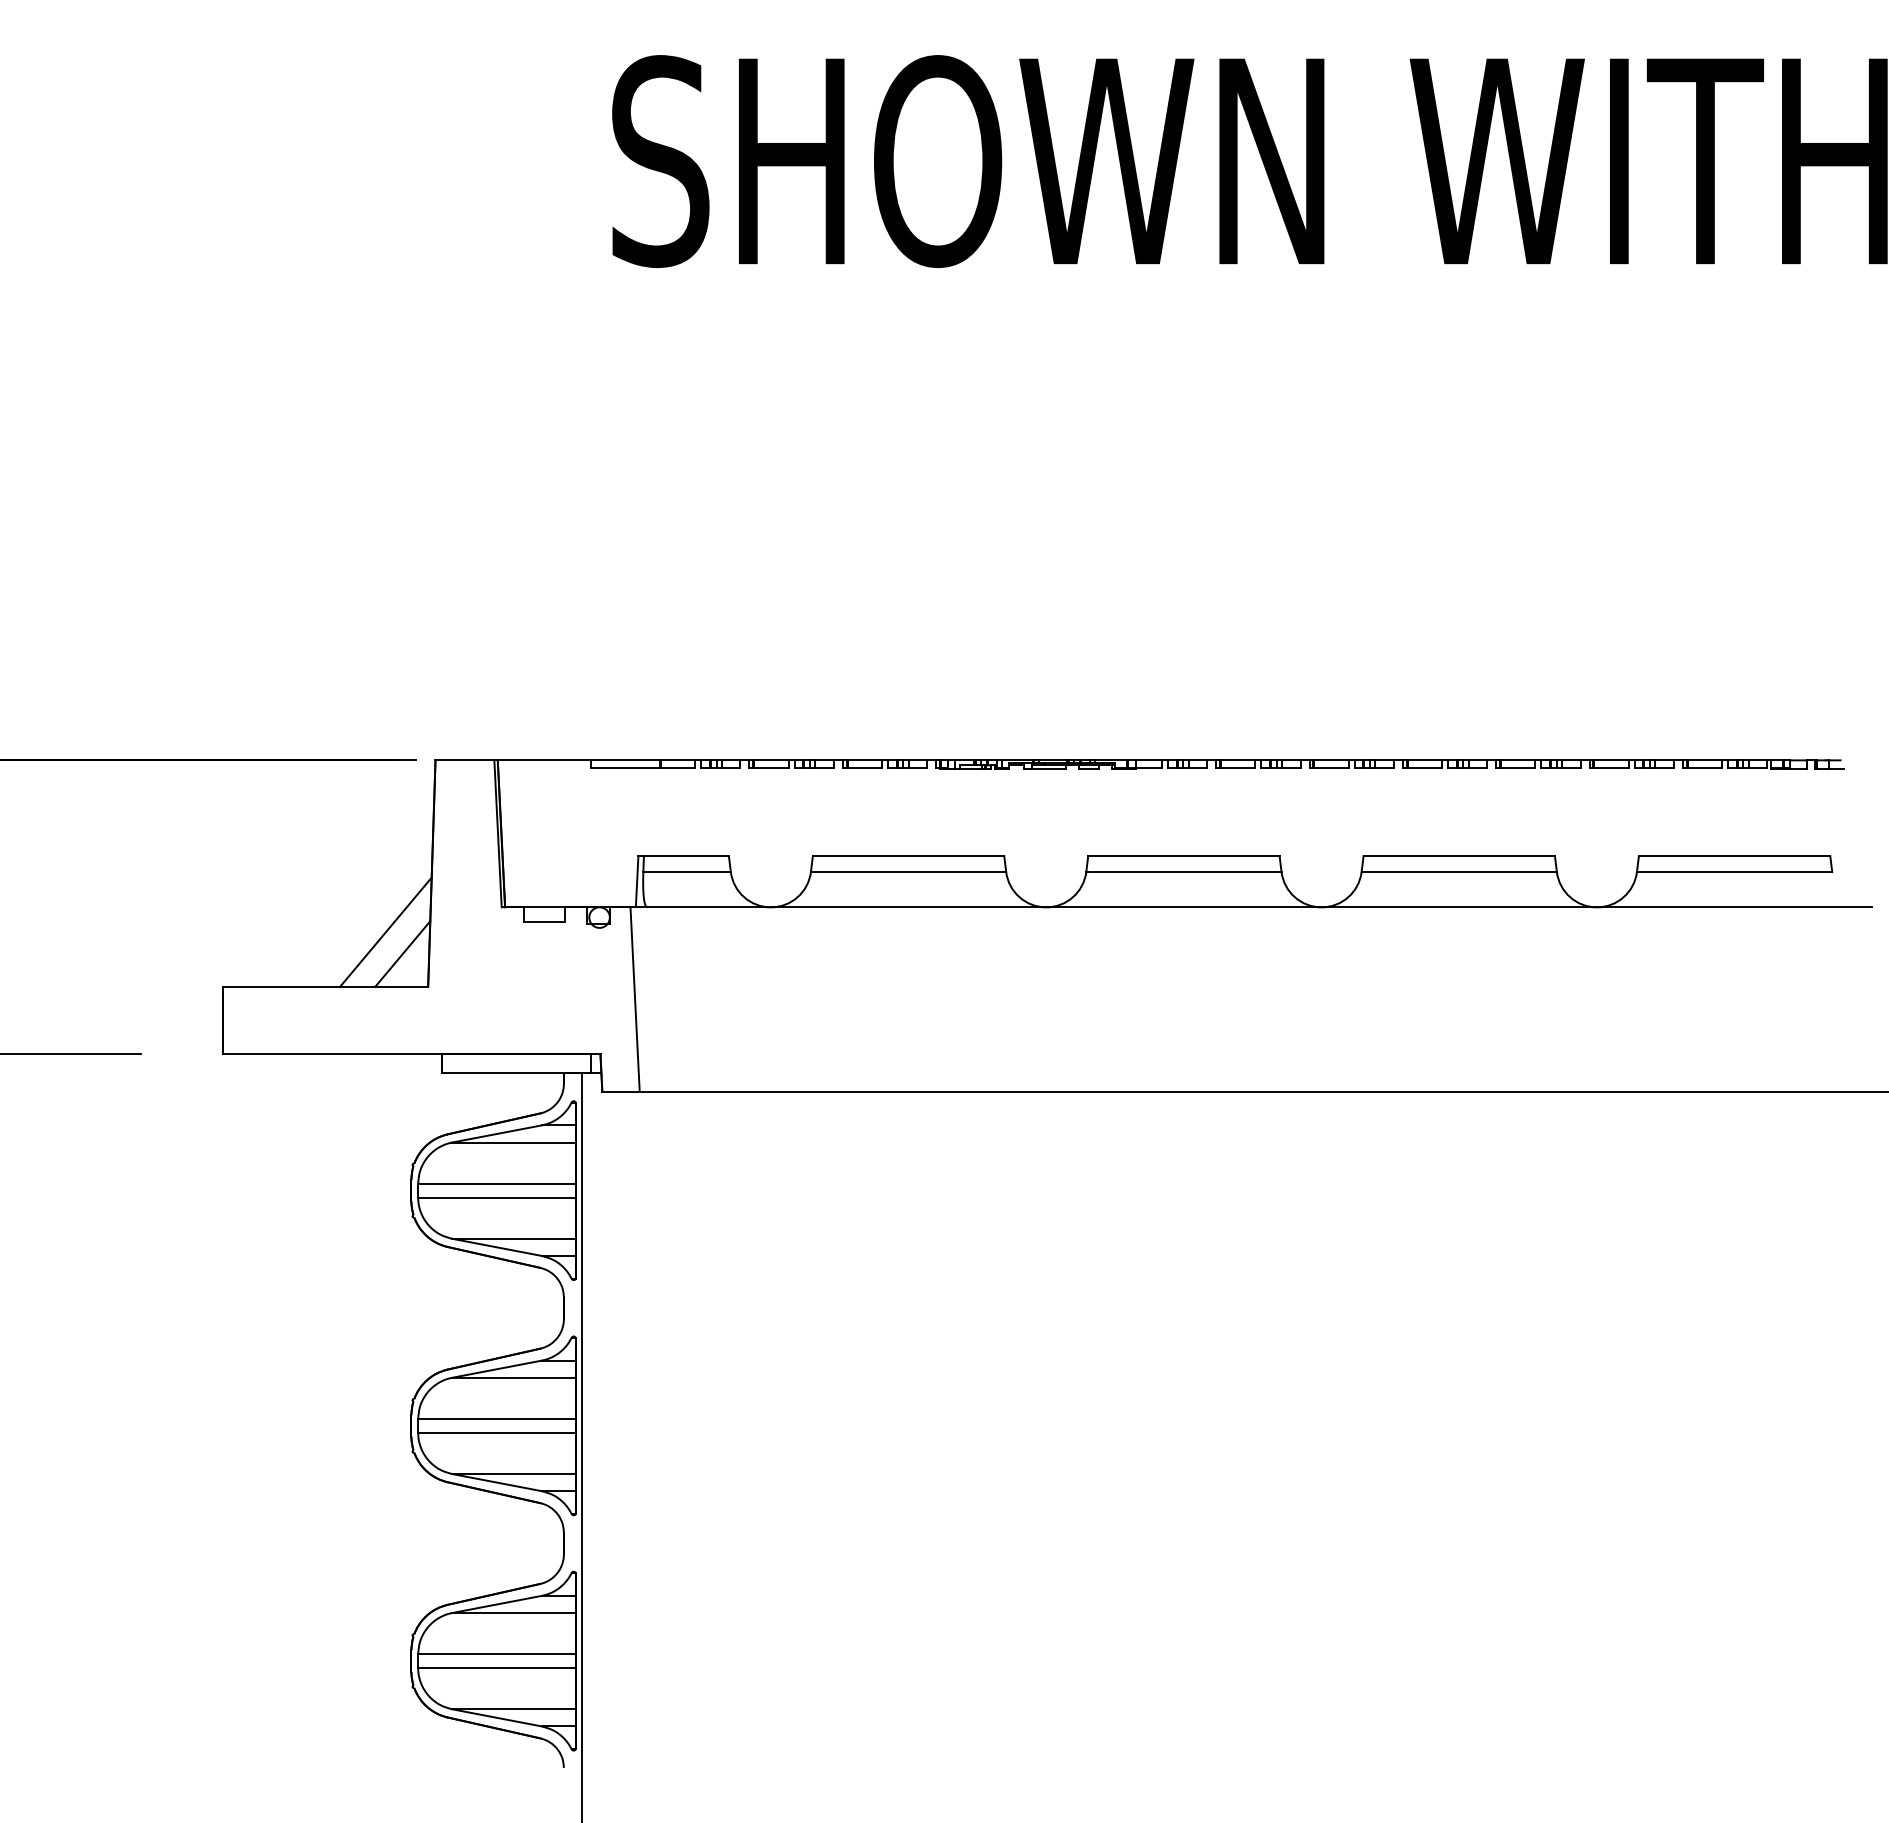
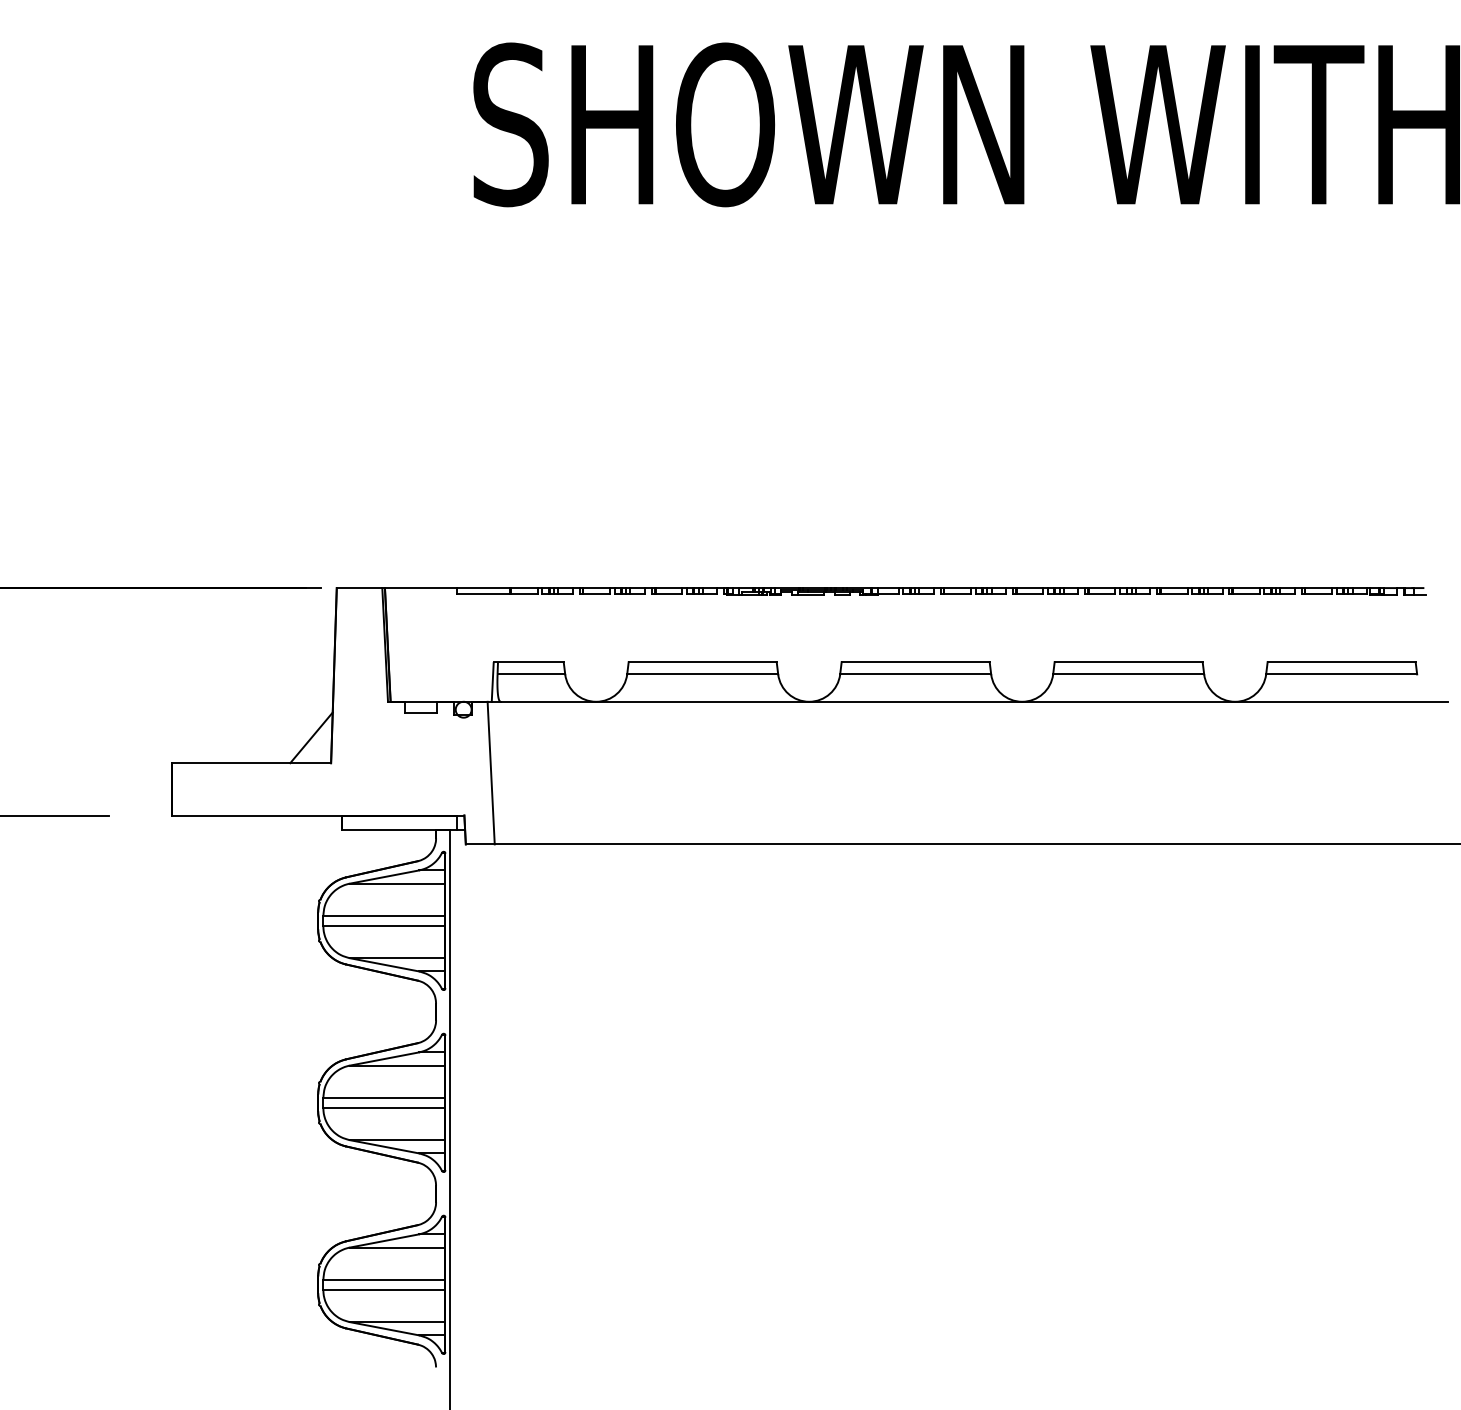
line: (386, 931) -> (298, 720), removed

